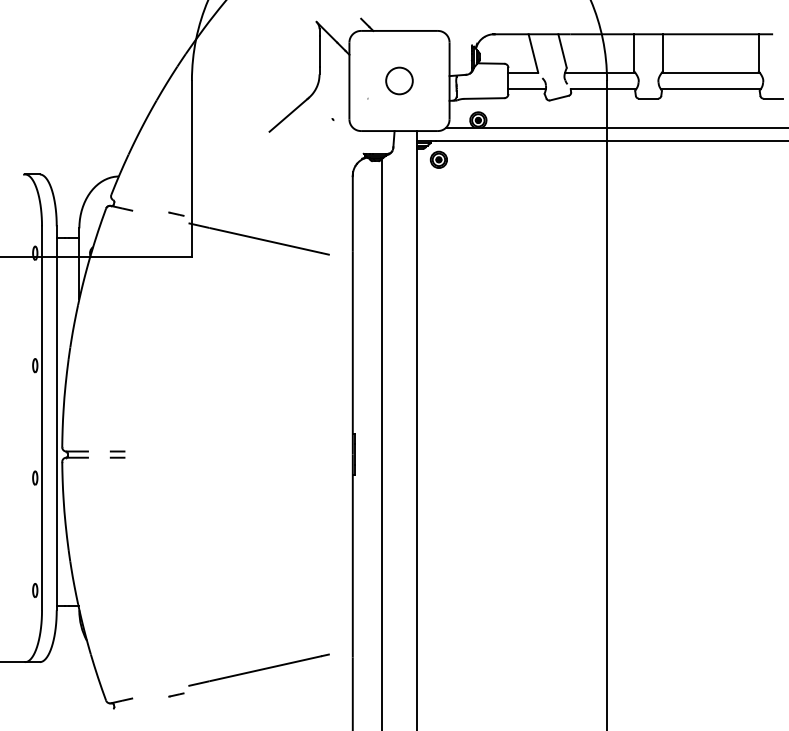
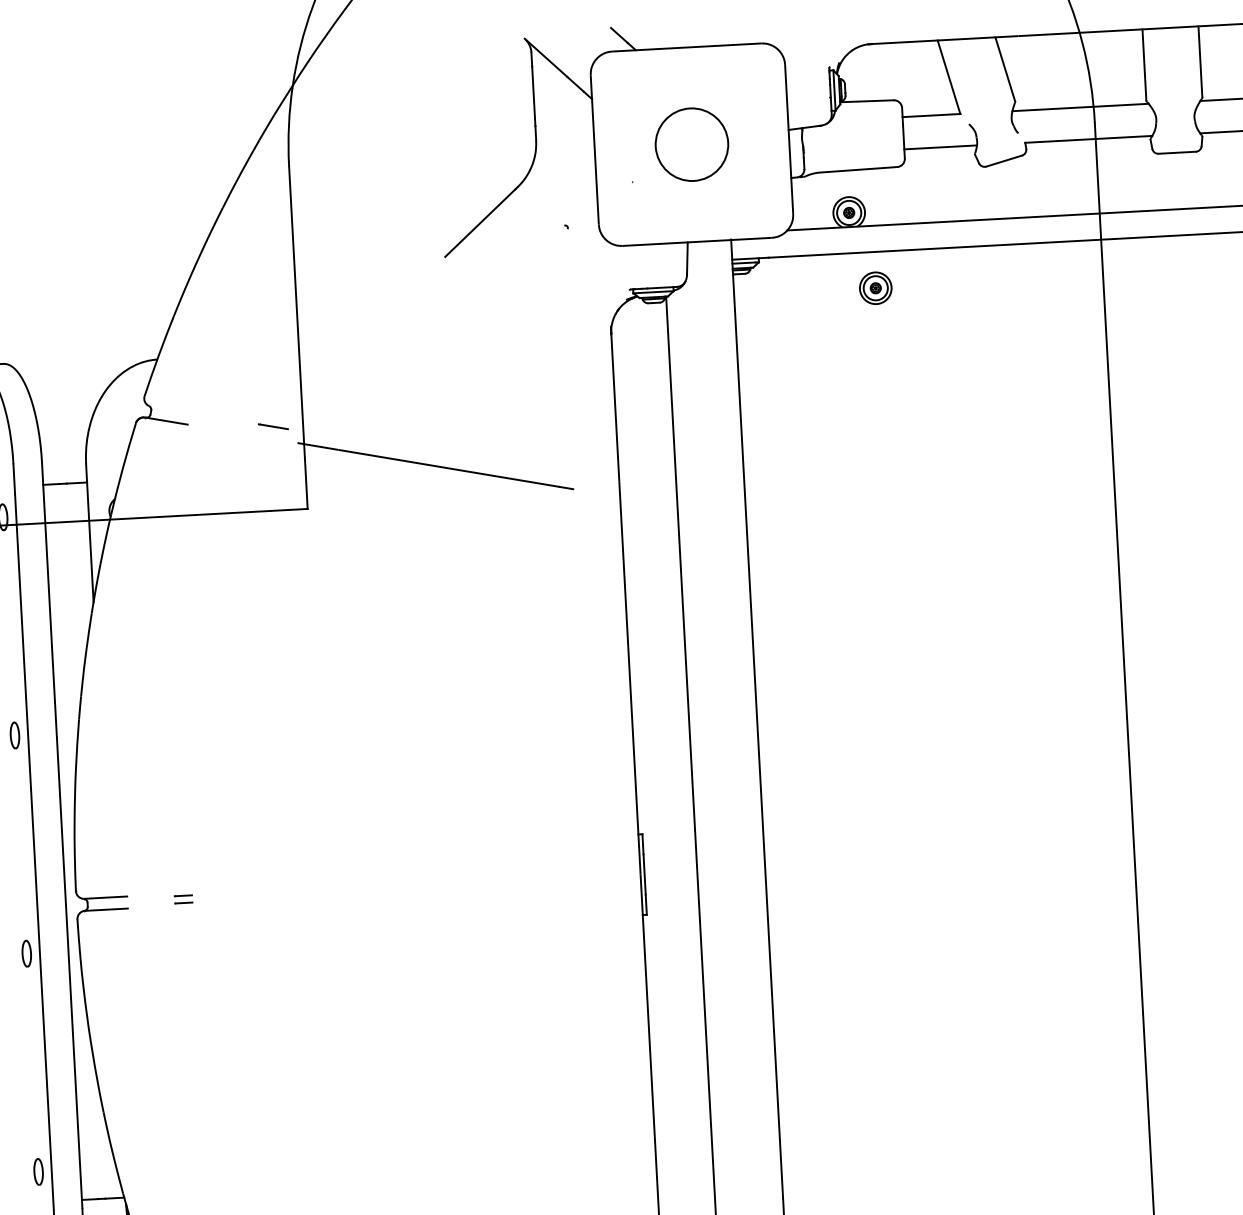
circle: (399, 80) -> (691, 143), size x1.4
part: (438, 159) -> (874, 287), moved
part: (117, 454) -> (183, 899), size x0.6

